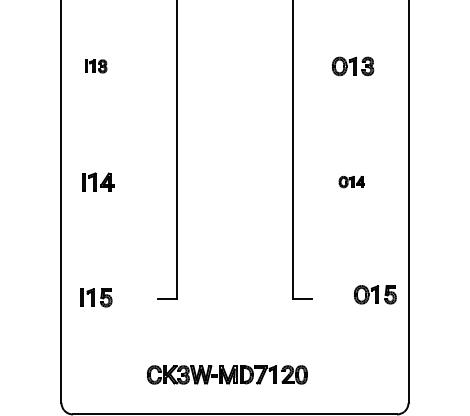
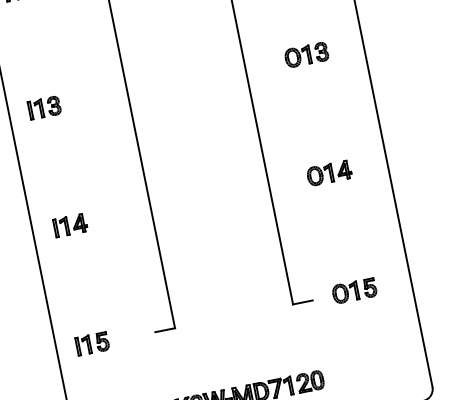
part: (95, 66) -> (43, 108), size x1.43
part: (351, 181) -> (328, 172), size x1.67
part: (374, 294) -> (353, 290), moved

